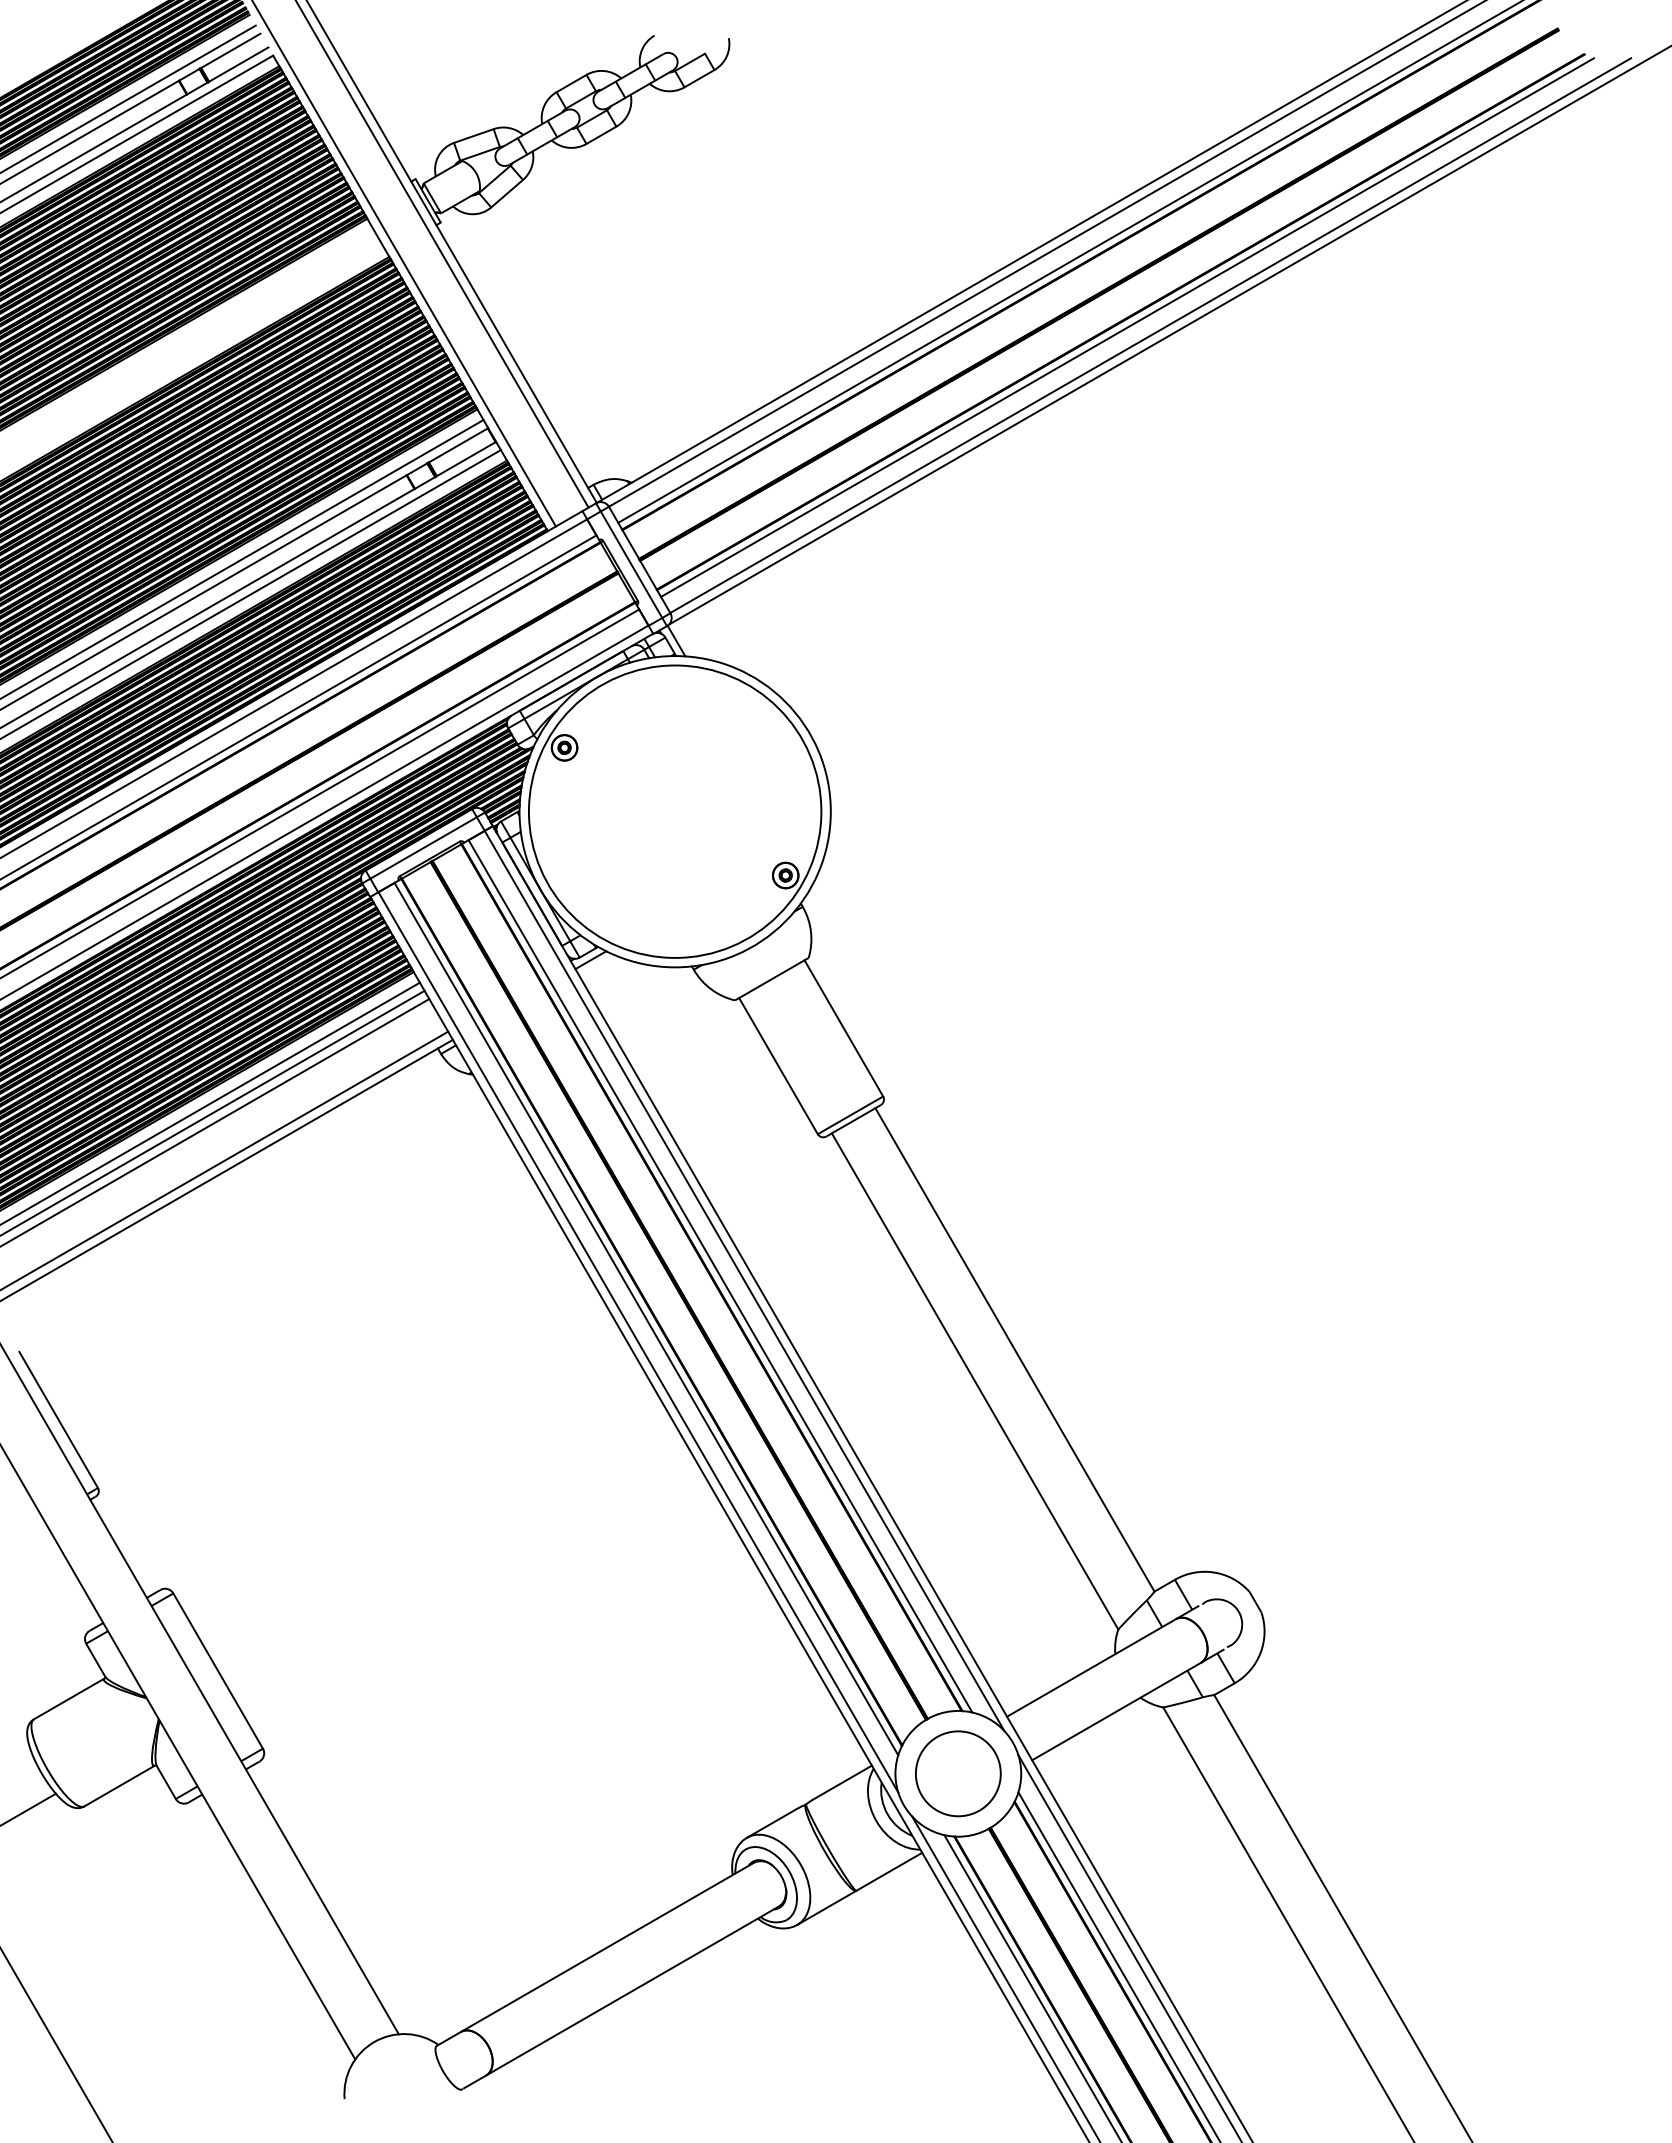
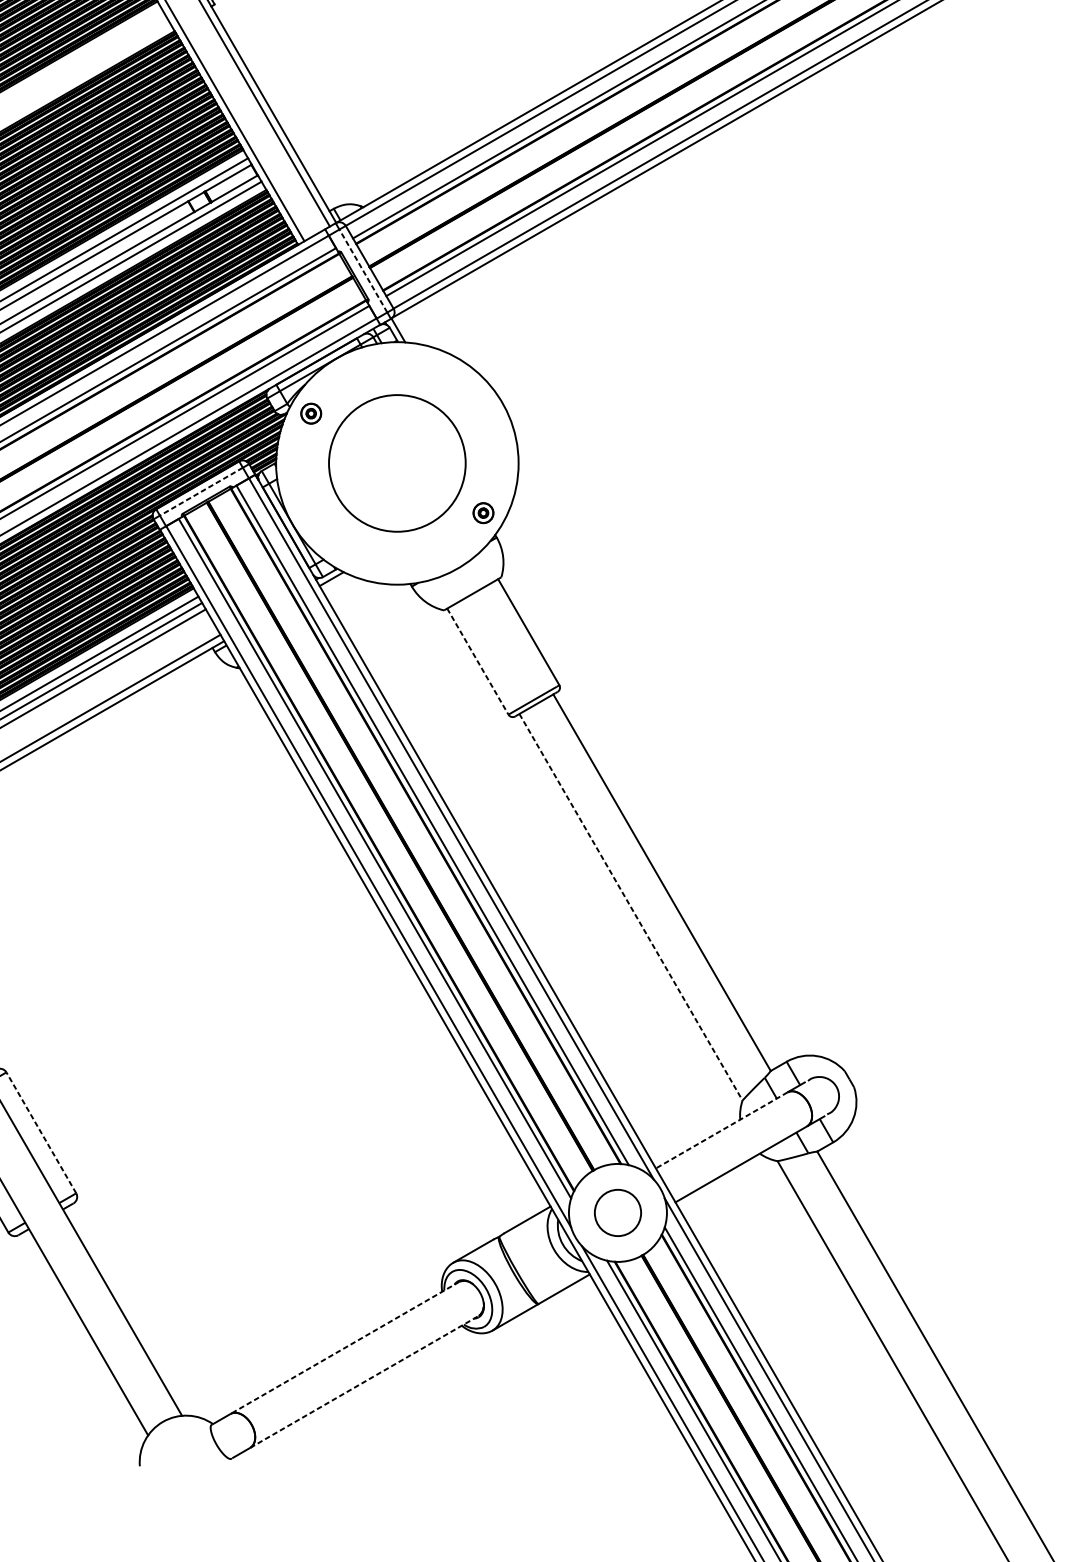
line: (631, 564) -> (363, 270), solid -> dashed
circle: (674, 811) -> (396, 463), size x0.6
line: (423, 848) -> (201, 492), solid -> dashed
line: (778, 1066) -> (477, 661), solid -> dashed
line: (975, 1381) -> (631, 907), solid -> dashed
line: (1091, 1667) -> (721, 1130), solid -> dashed
line: (218, 1671) -> (41, 1133), solid -> dashed
circle: (958, 1773) -> (618, 1212), size x0.7
line: (607, 1947) -> (344, 1348), solid -> dashed
line: (633, 1990) -> (364, 1381), solid -> dashed

